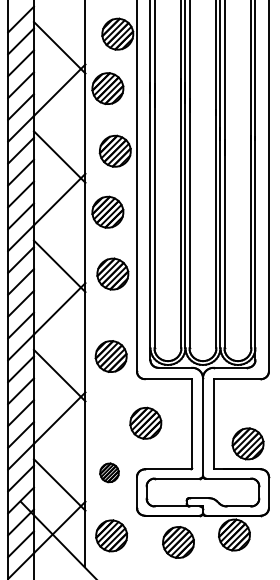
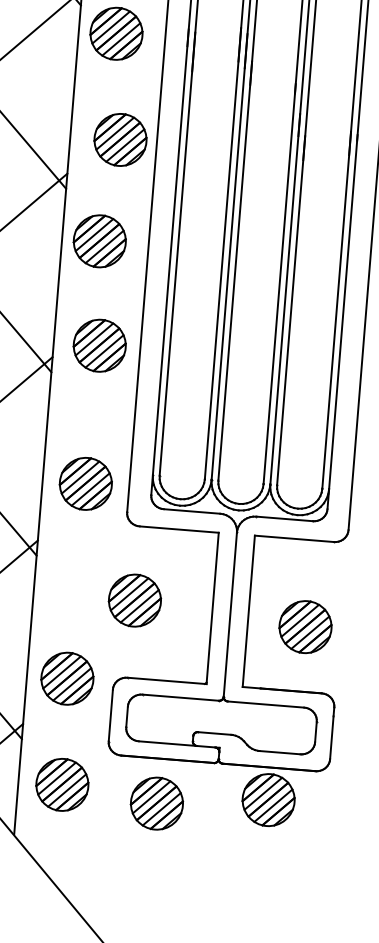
part: (247, 443) -> (304, 626), moved
part: (109, 472) -> (67, 678), size x1.67
part: (178, 542) -> (156, 803), moved

